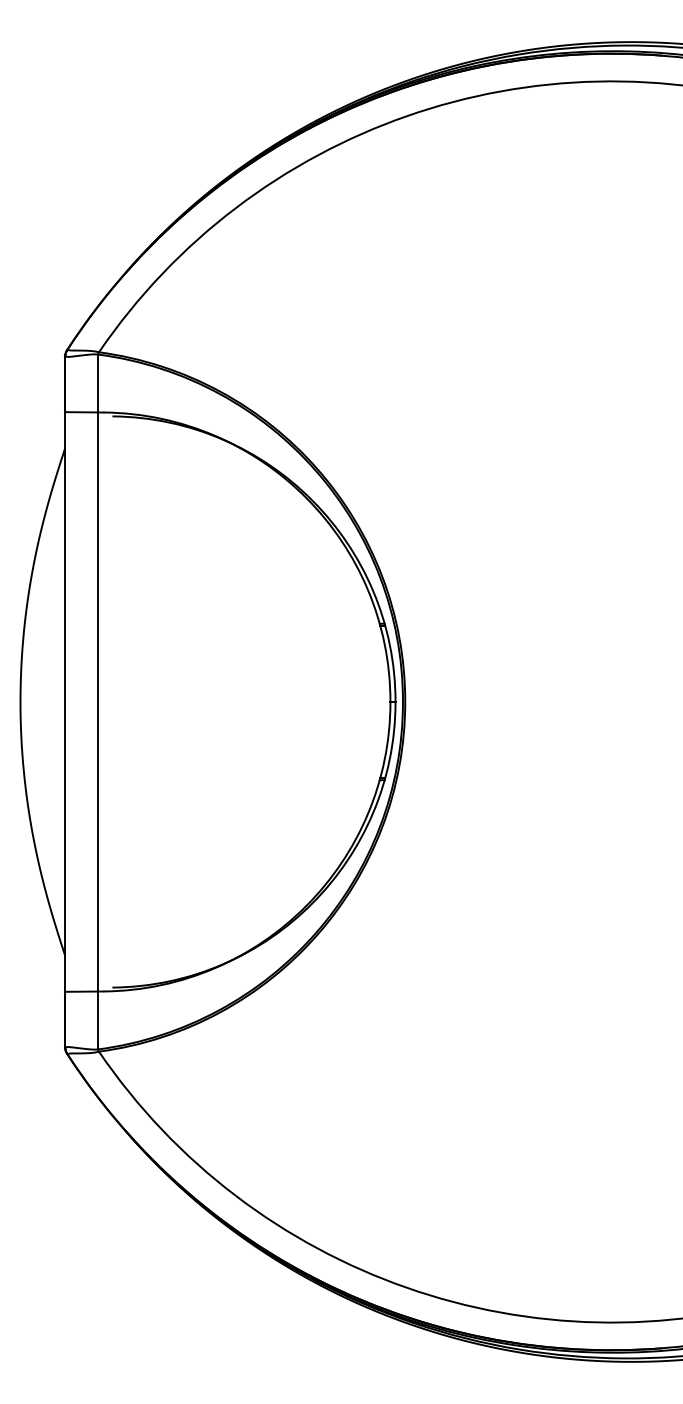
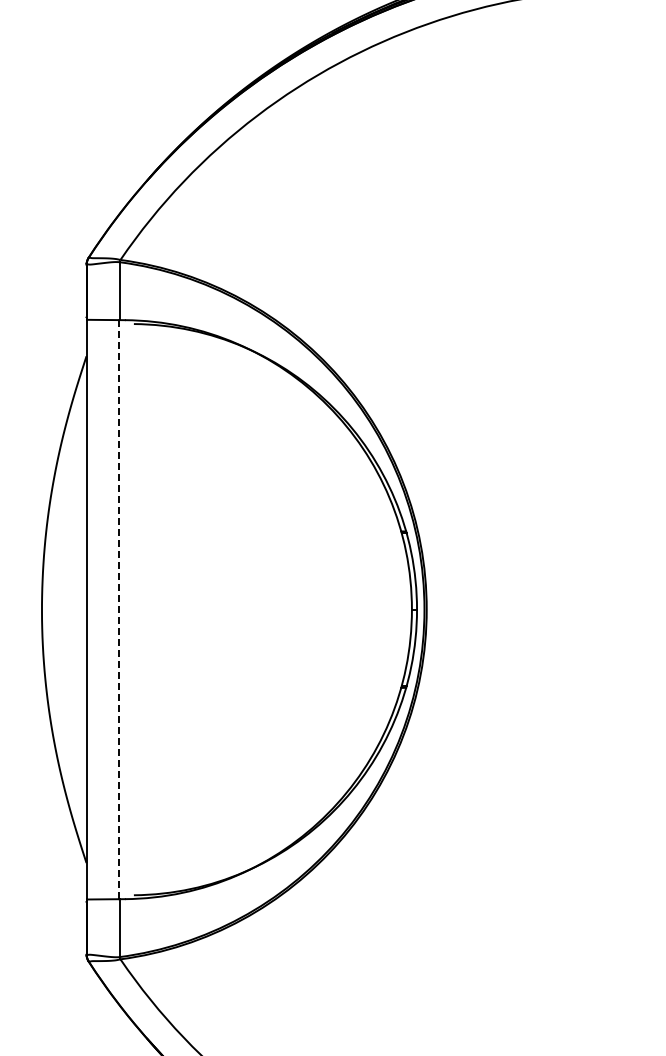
line: (97, 702) -> (118, 610), solid -> dashed

